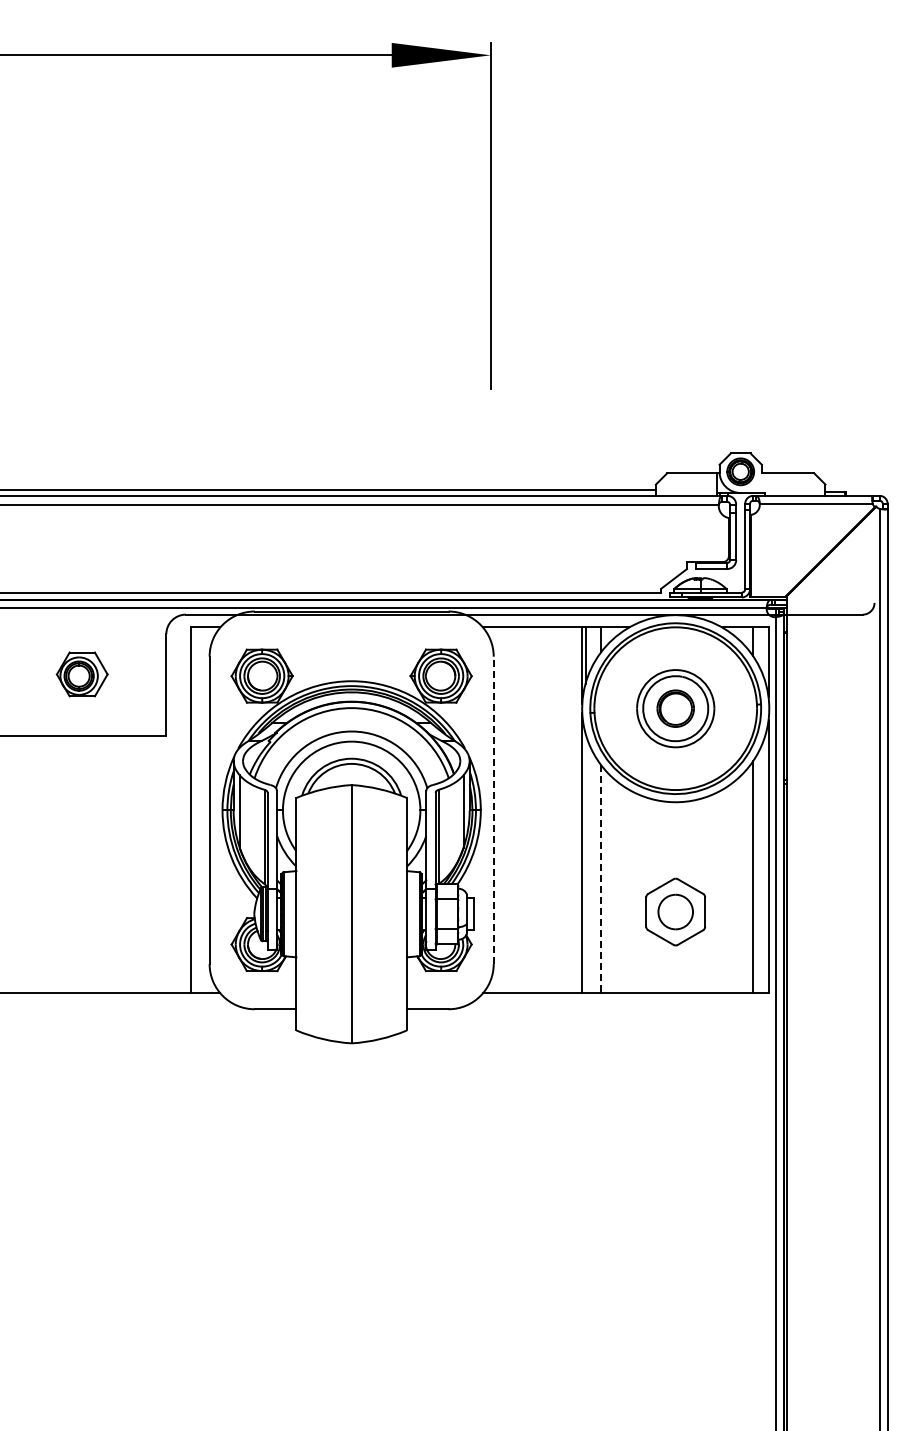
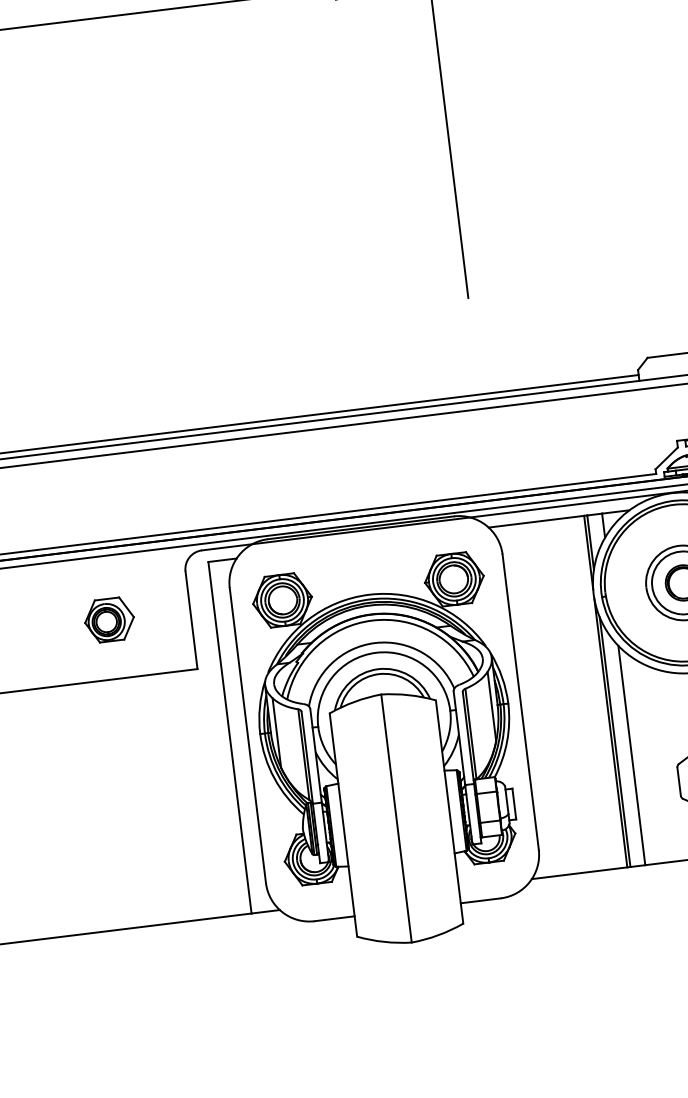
line: (493, 810) -> (520, 702), dashed -> solid
line: (585, 863) -> (615, 742), added
line: (601, 879) -> (632, 755), dashed -> solid

